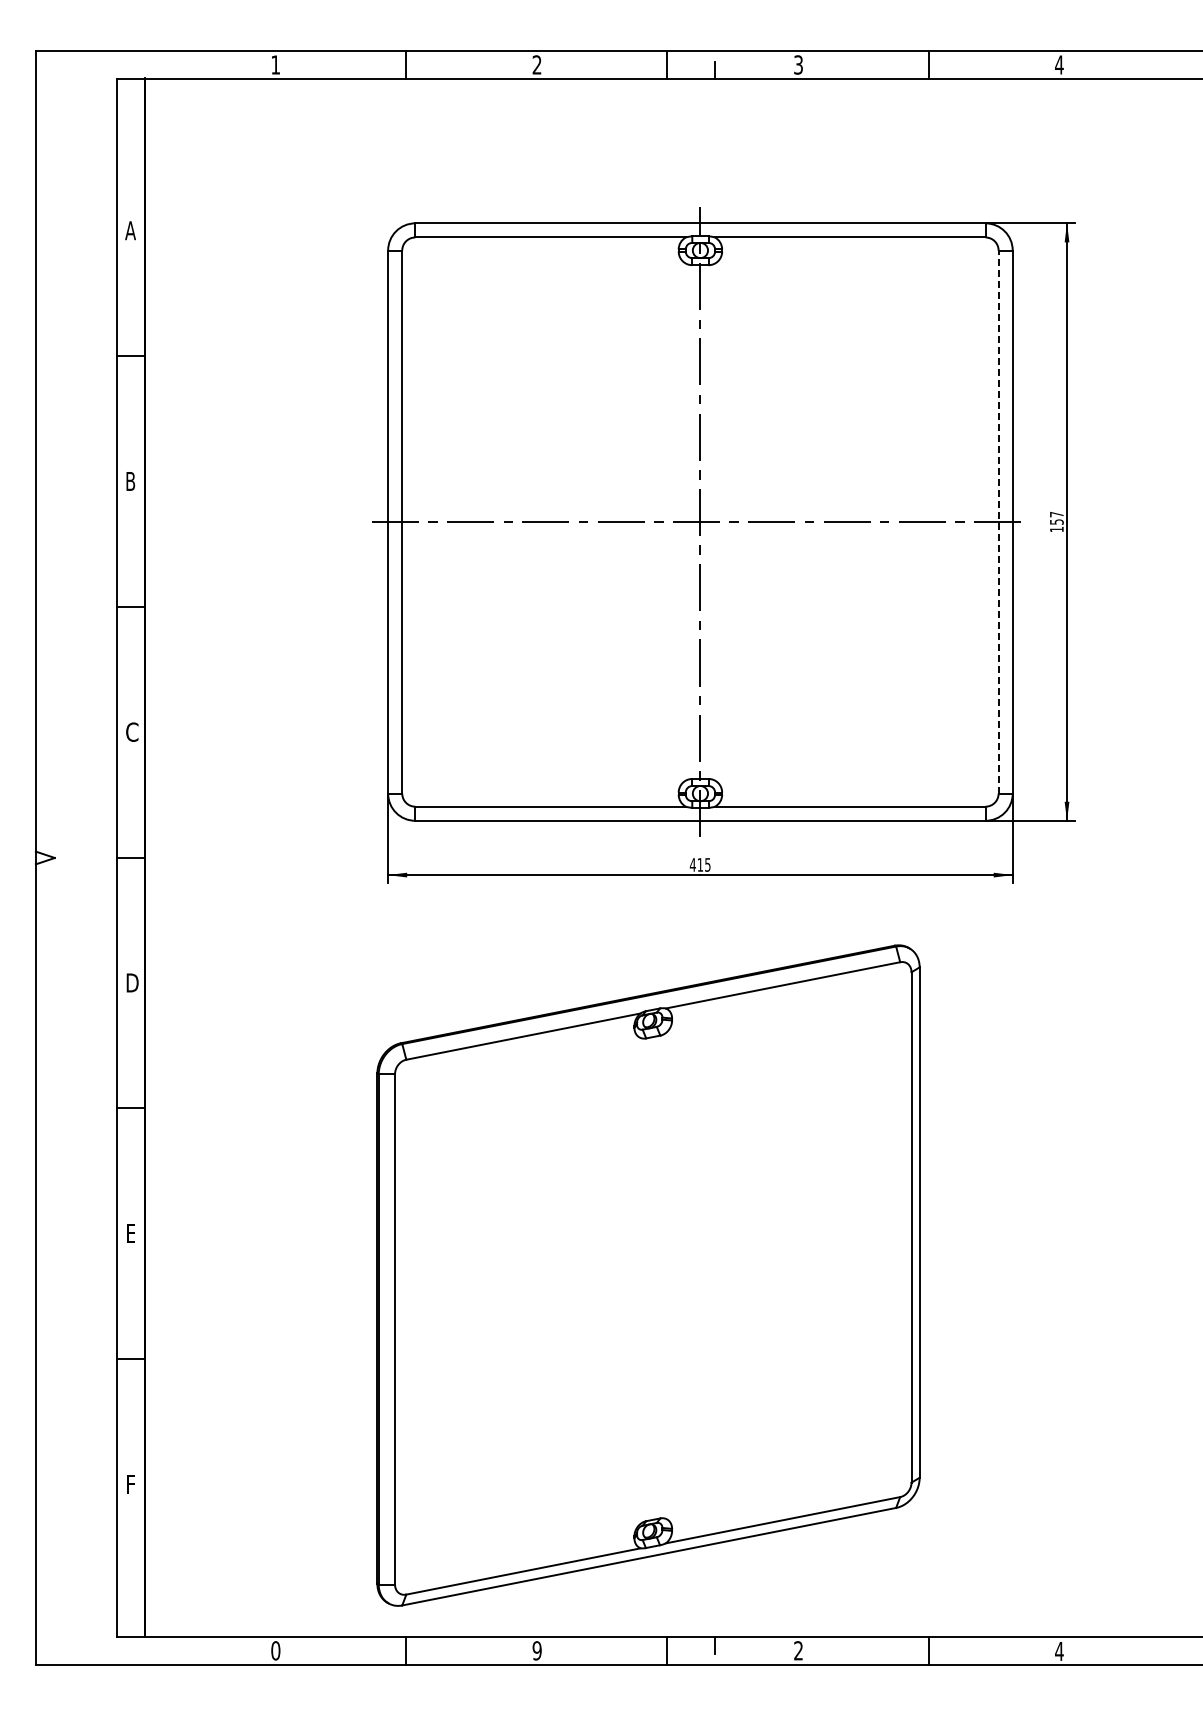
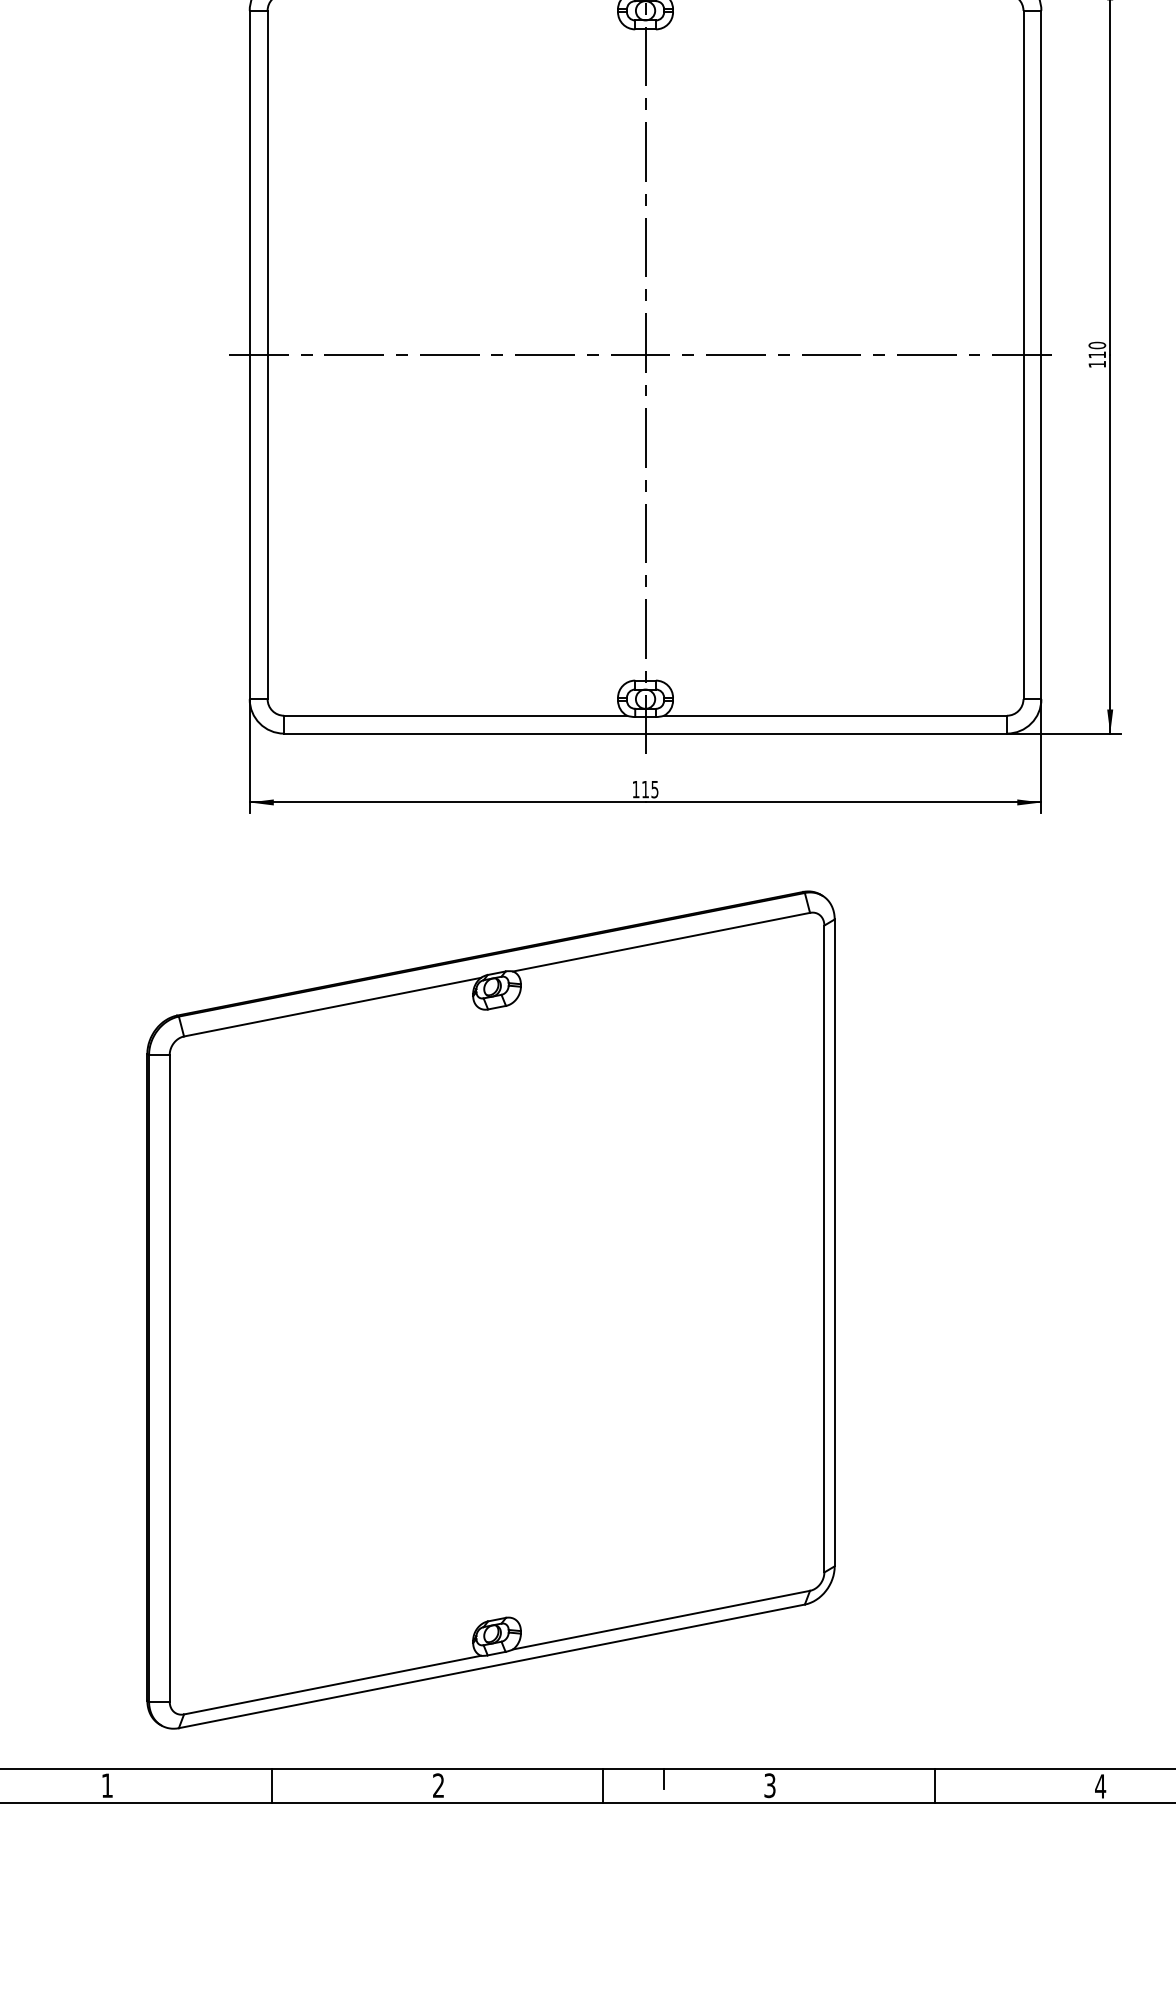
text: (1056, 517) -> (1096, 349), 157 -> 110
line: (998, 522) -> (1023, 355), dashed -> solid
text: (692, 864) -> (635, 789), 415 -> 115
part: (648, 1275) -> (490, 1309), moved
text: (275, 1650) -> (106, 1785), 0 -> 1
text: (536, 1650) -> (437, 1785), 9 -> 2
text: (798, 1650) -> (769, 1785), 2 -> 3

